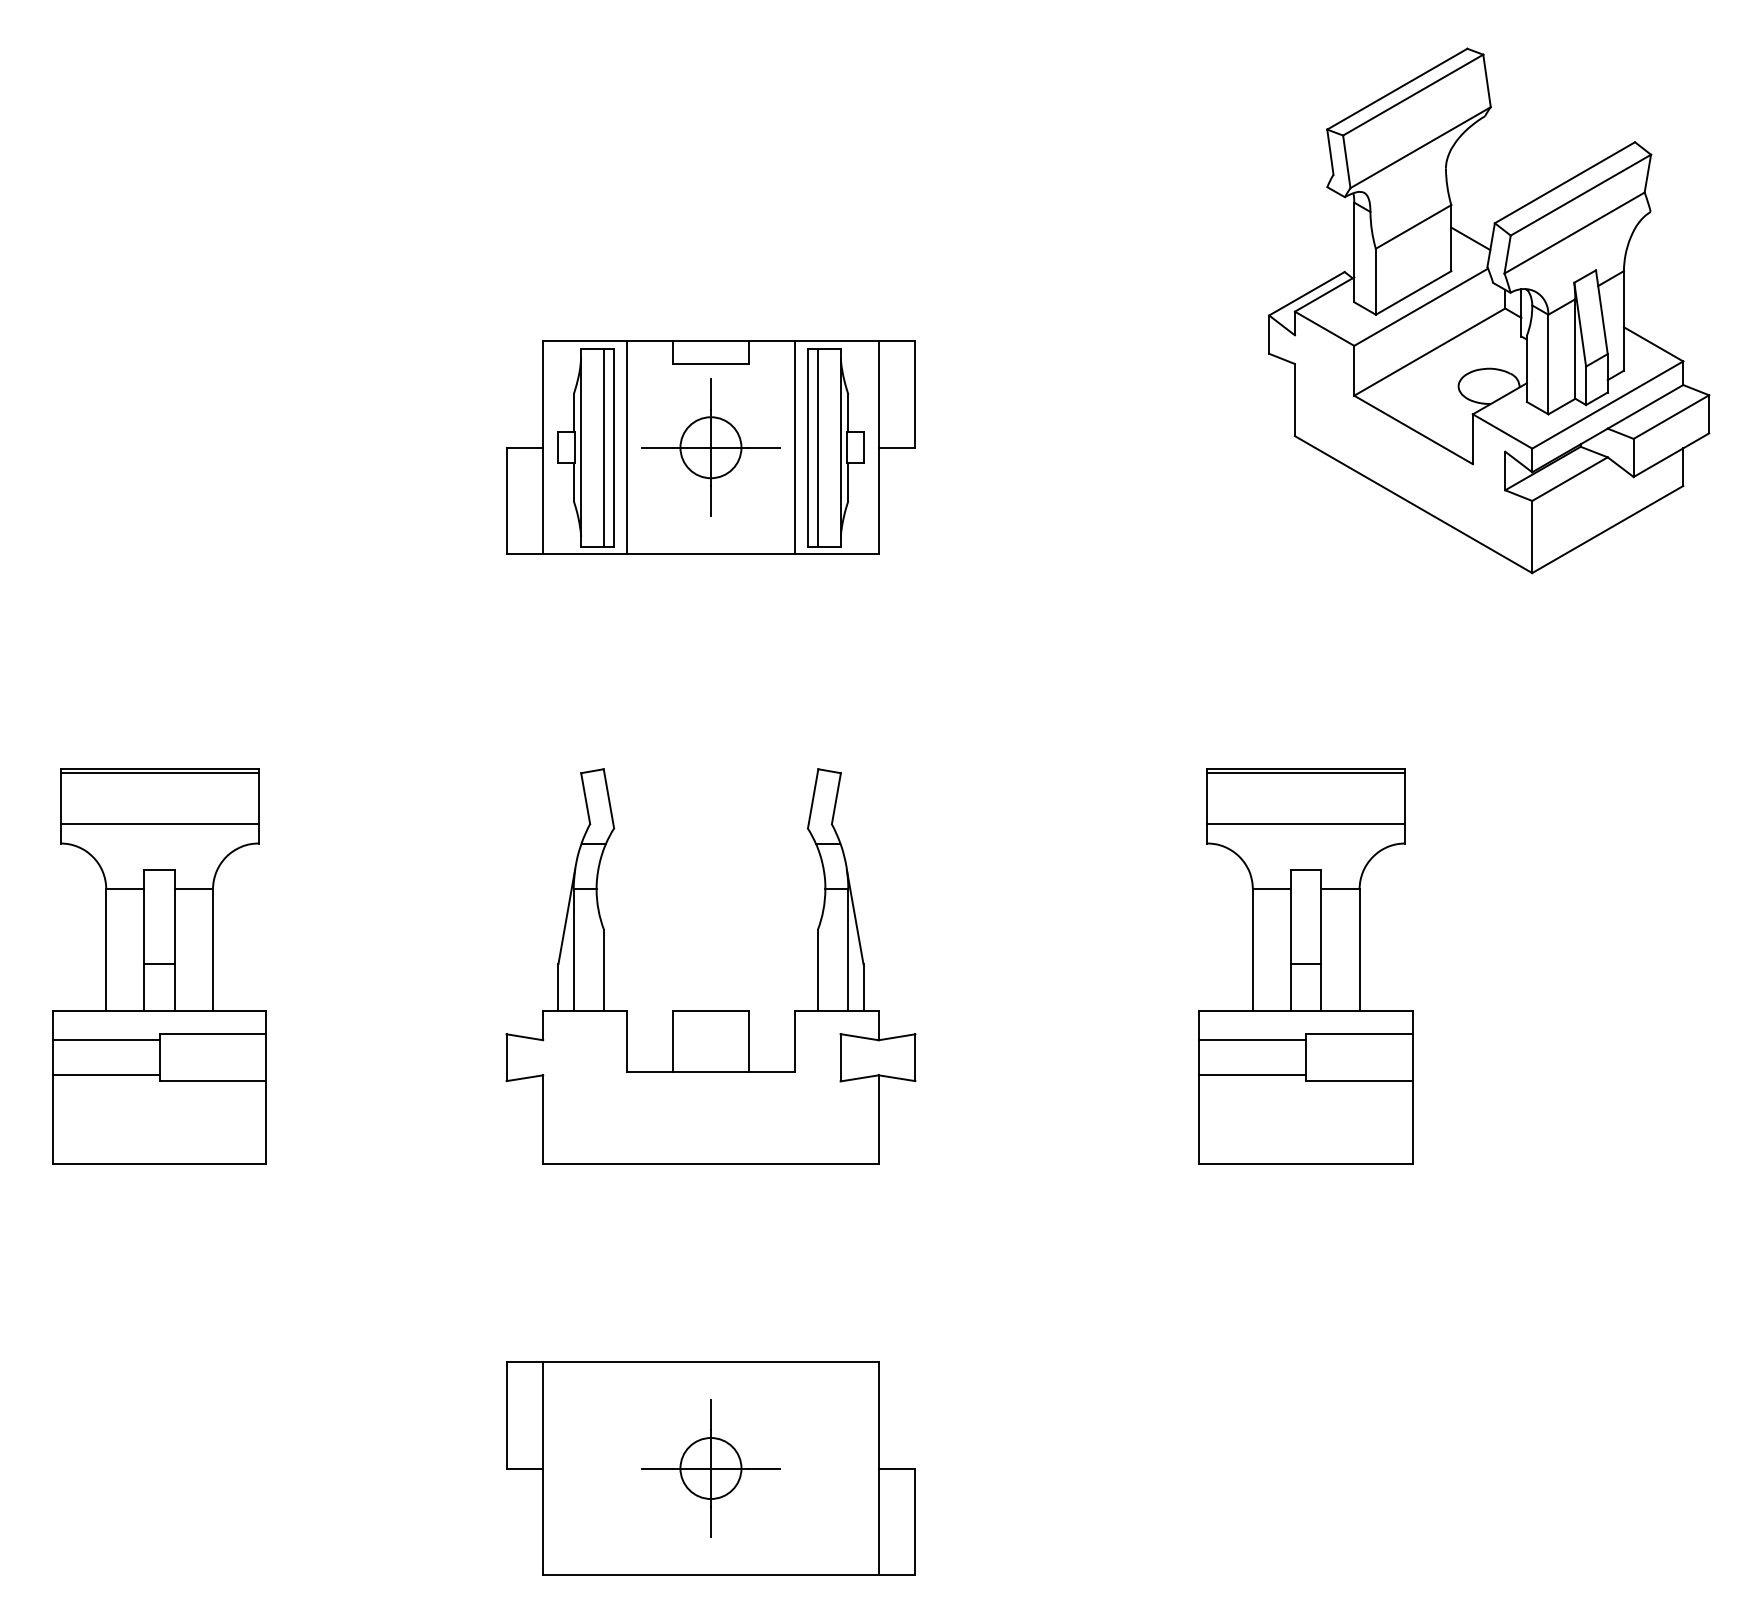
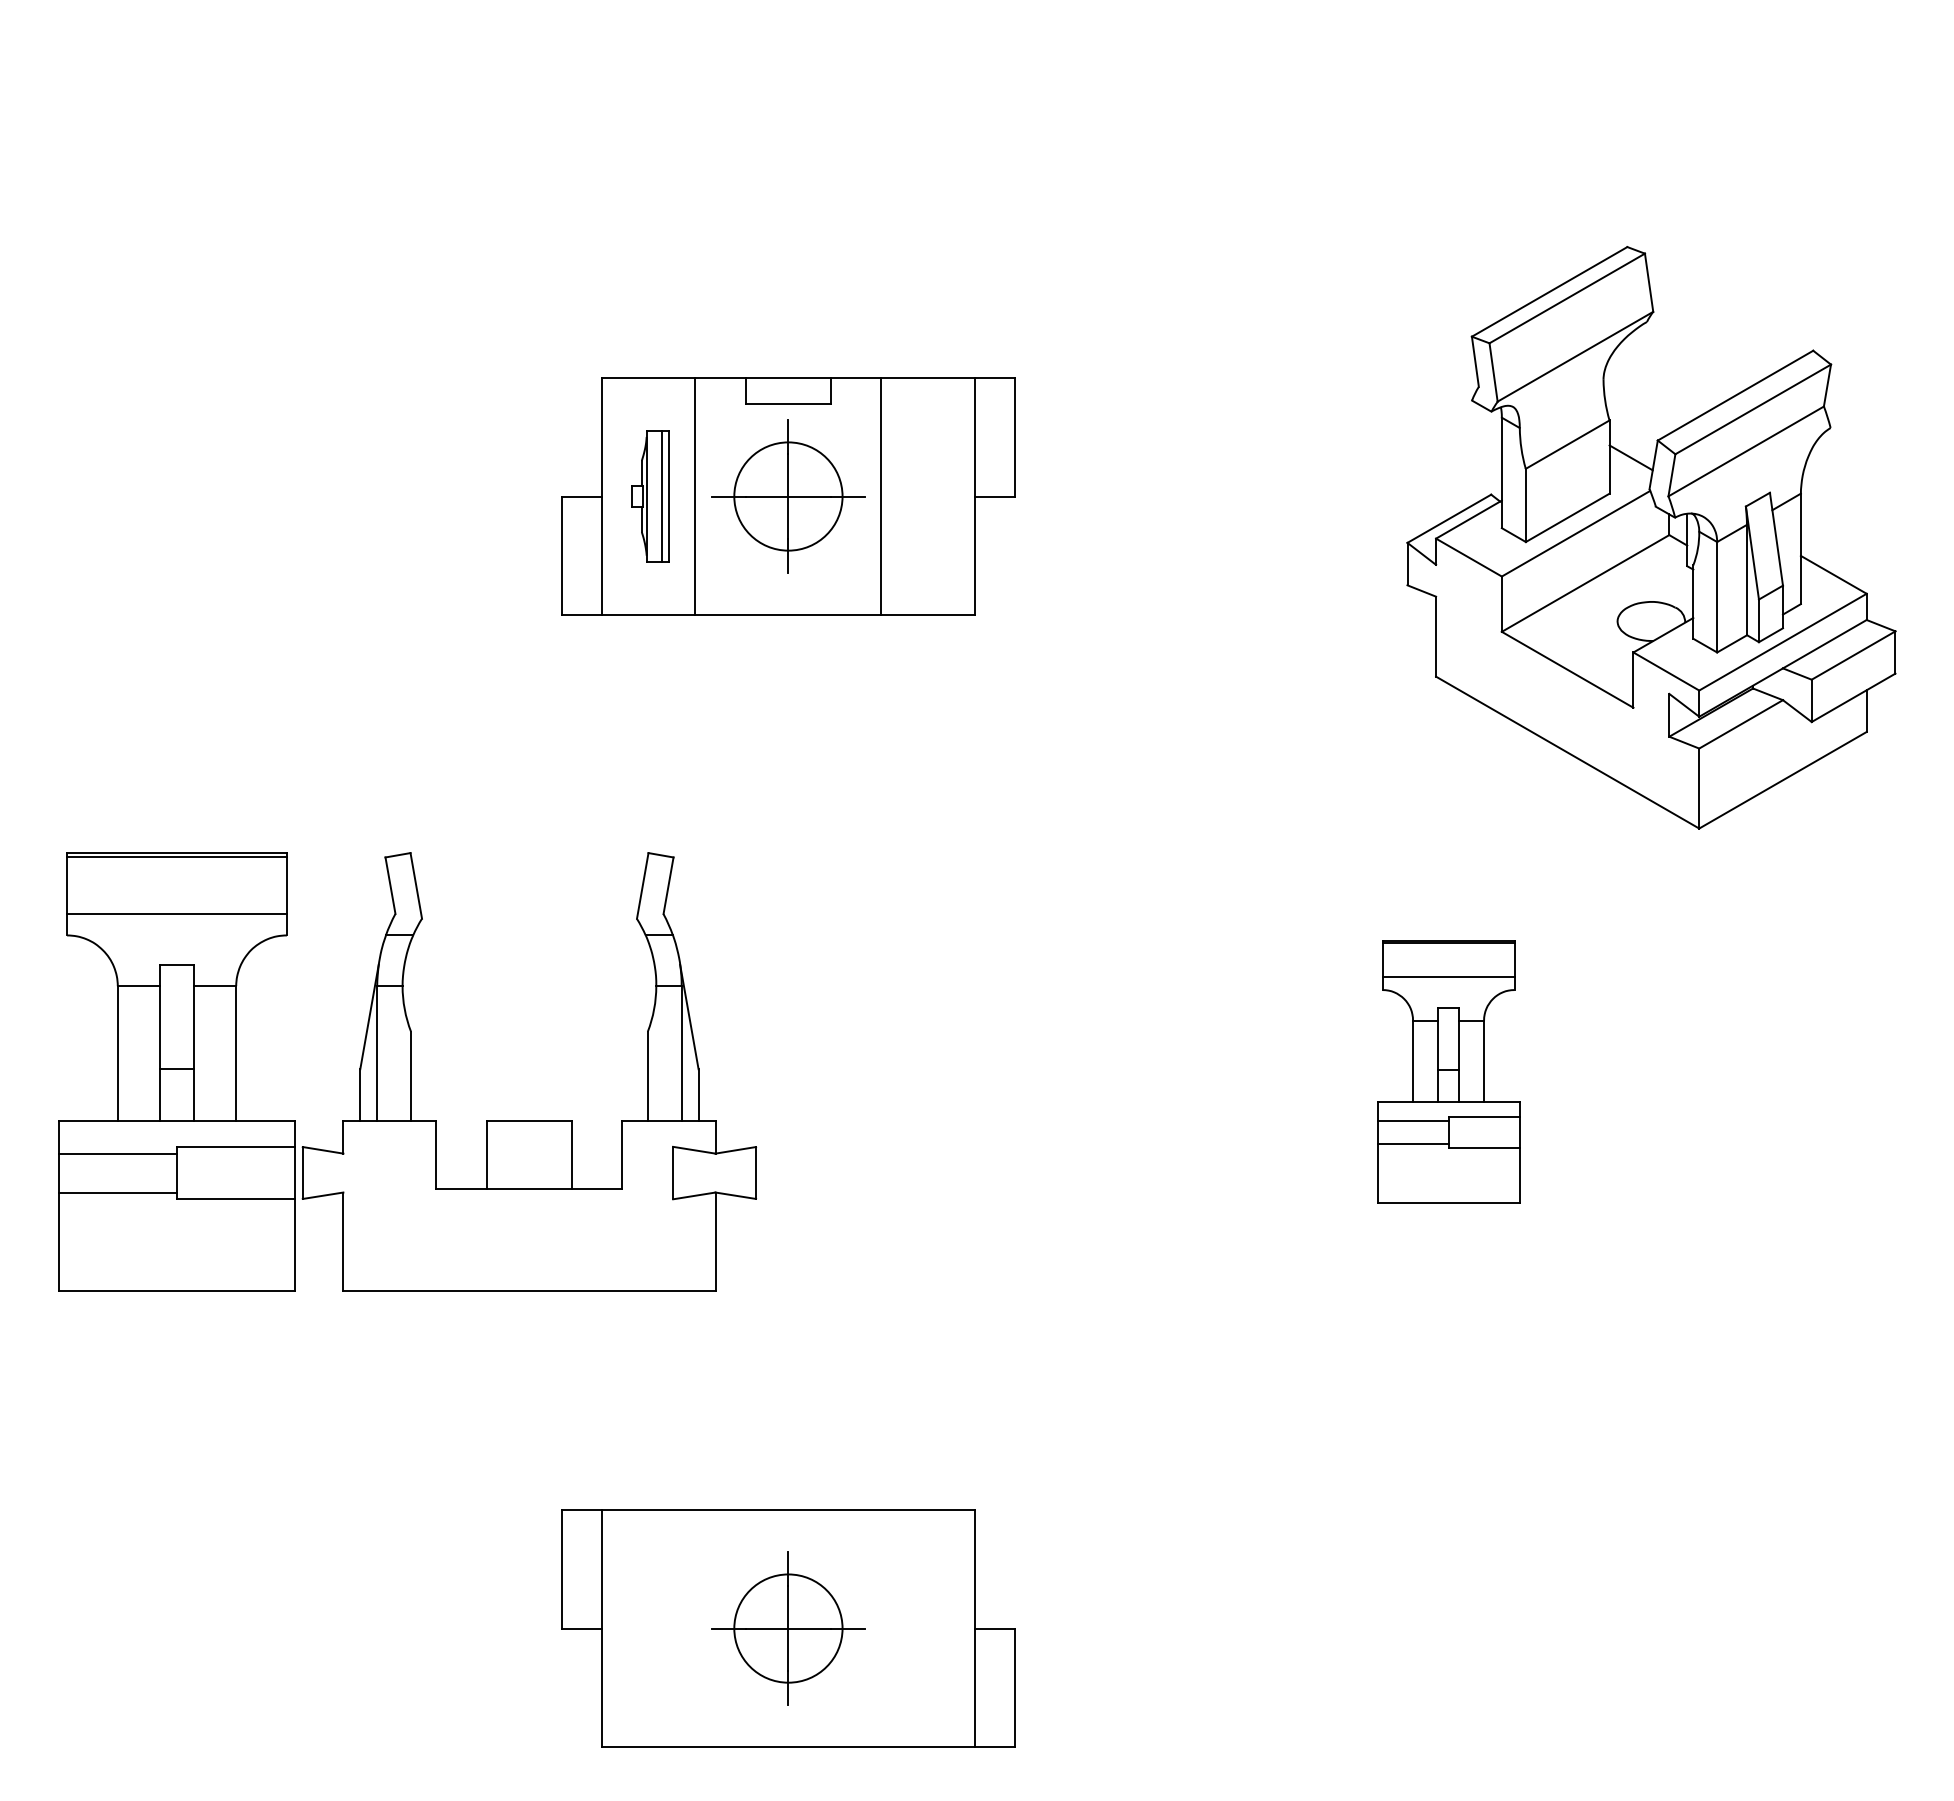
part: (1489, 310) -> (1651, 537), moved
part: (585, 447) -> (649, 496), size x0.6
circle: (711, 447) -> (788, 496), size x1.6
part: (835, 447) -> (926, 496), removed
part: (1306, 966) -> (1448, 1071), size x0.6
part: (710, 1010) -> (528, 1120), moved
circle: (711, 1468) -> (788, 1628), size x1.6

